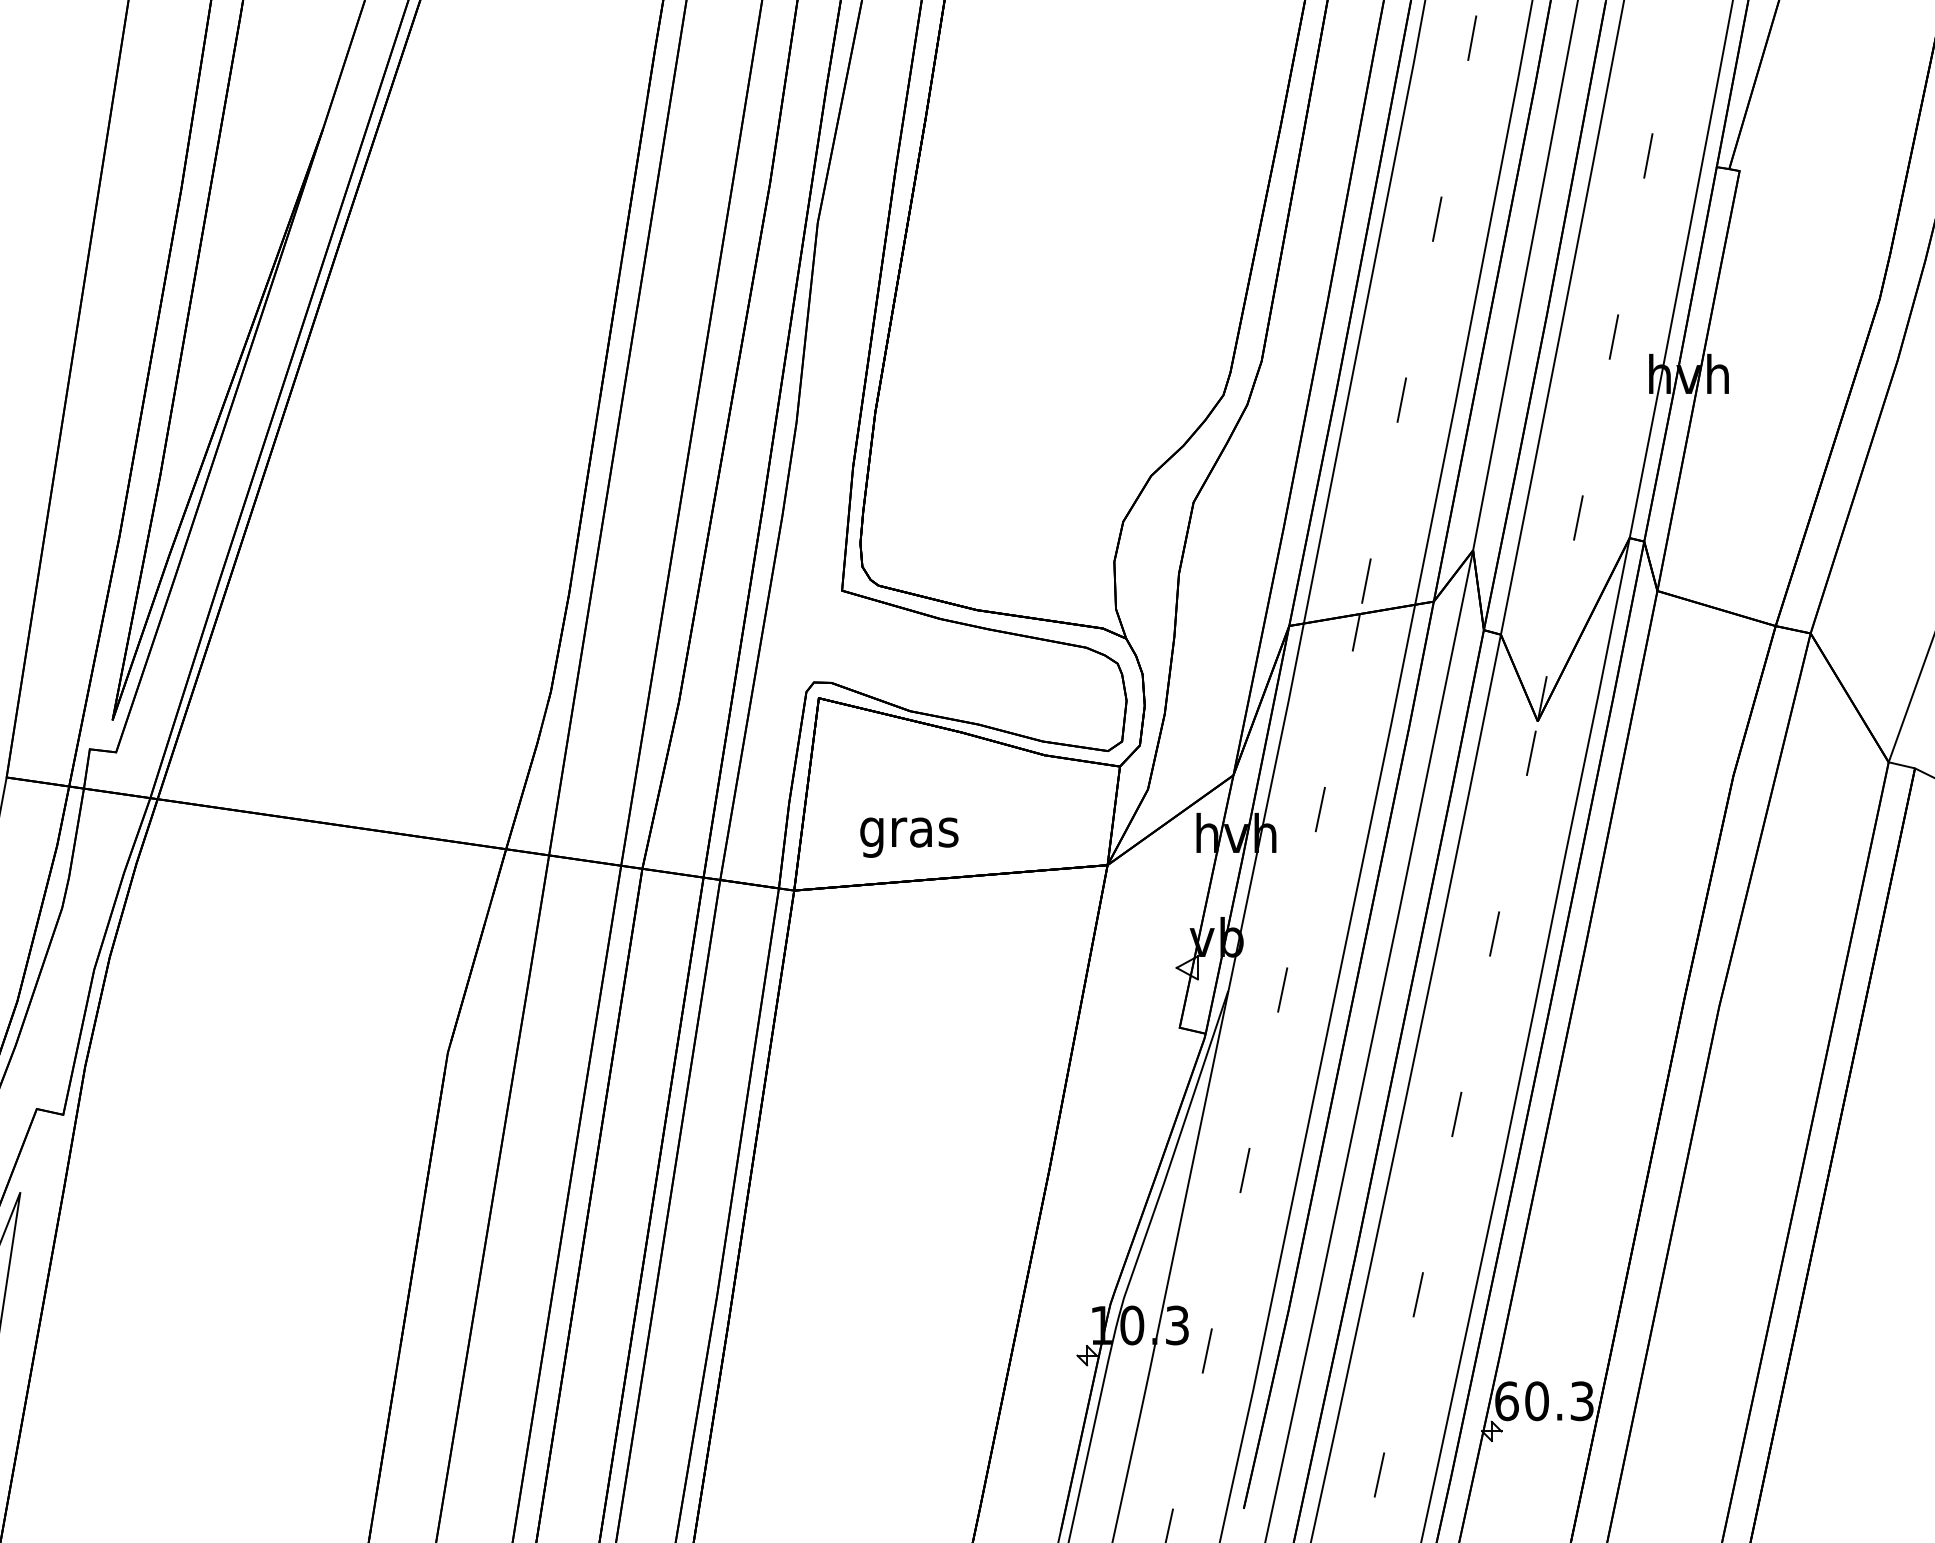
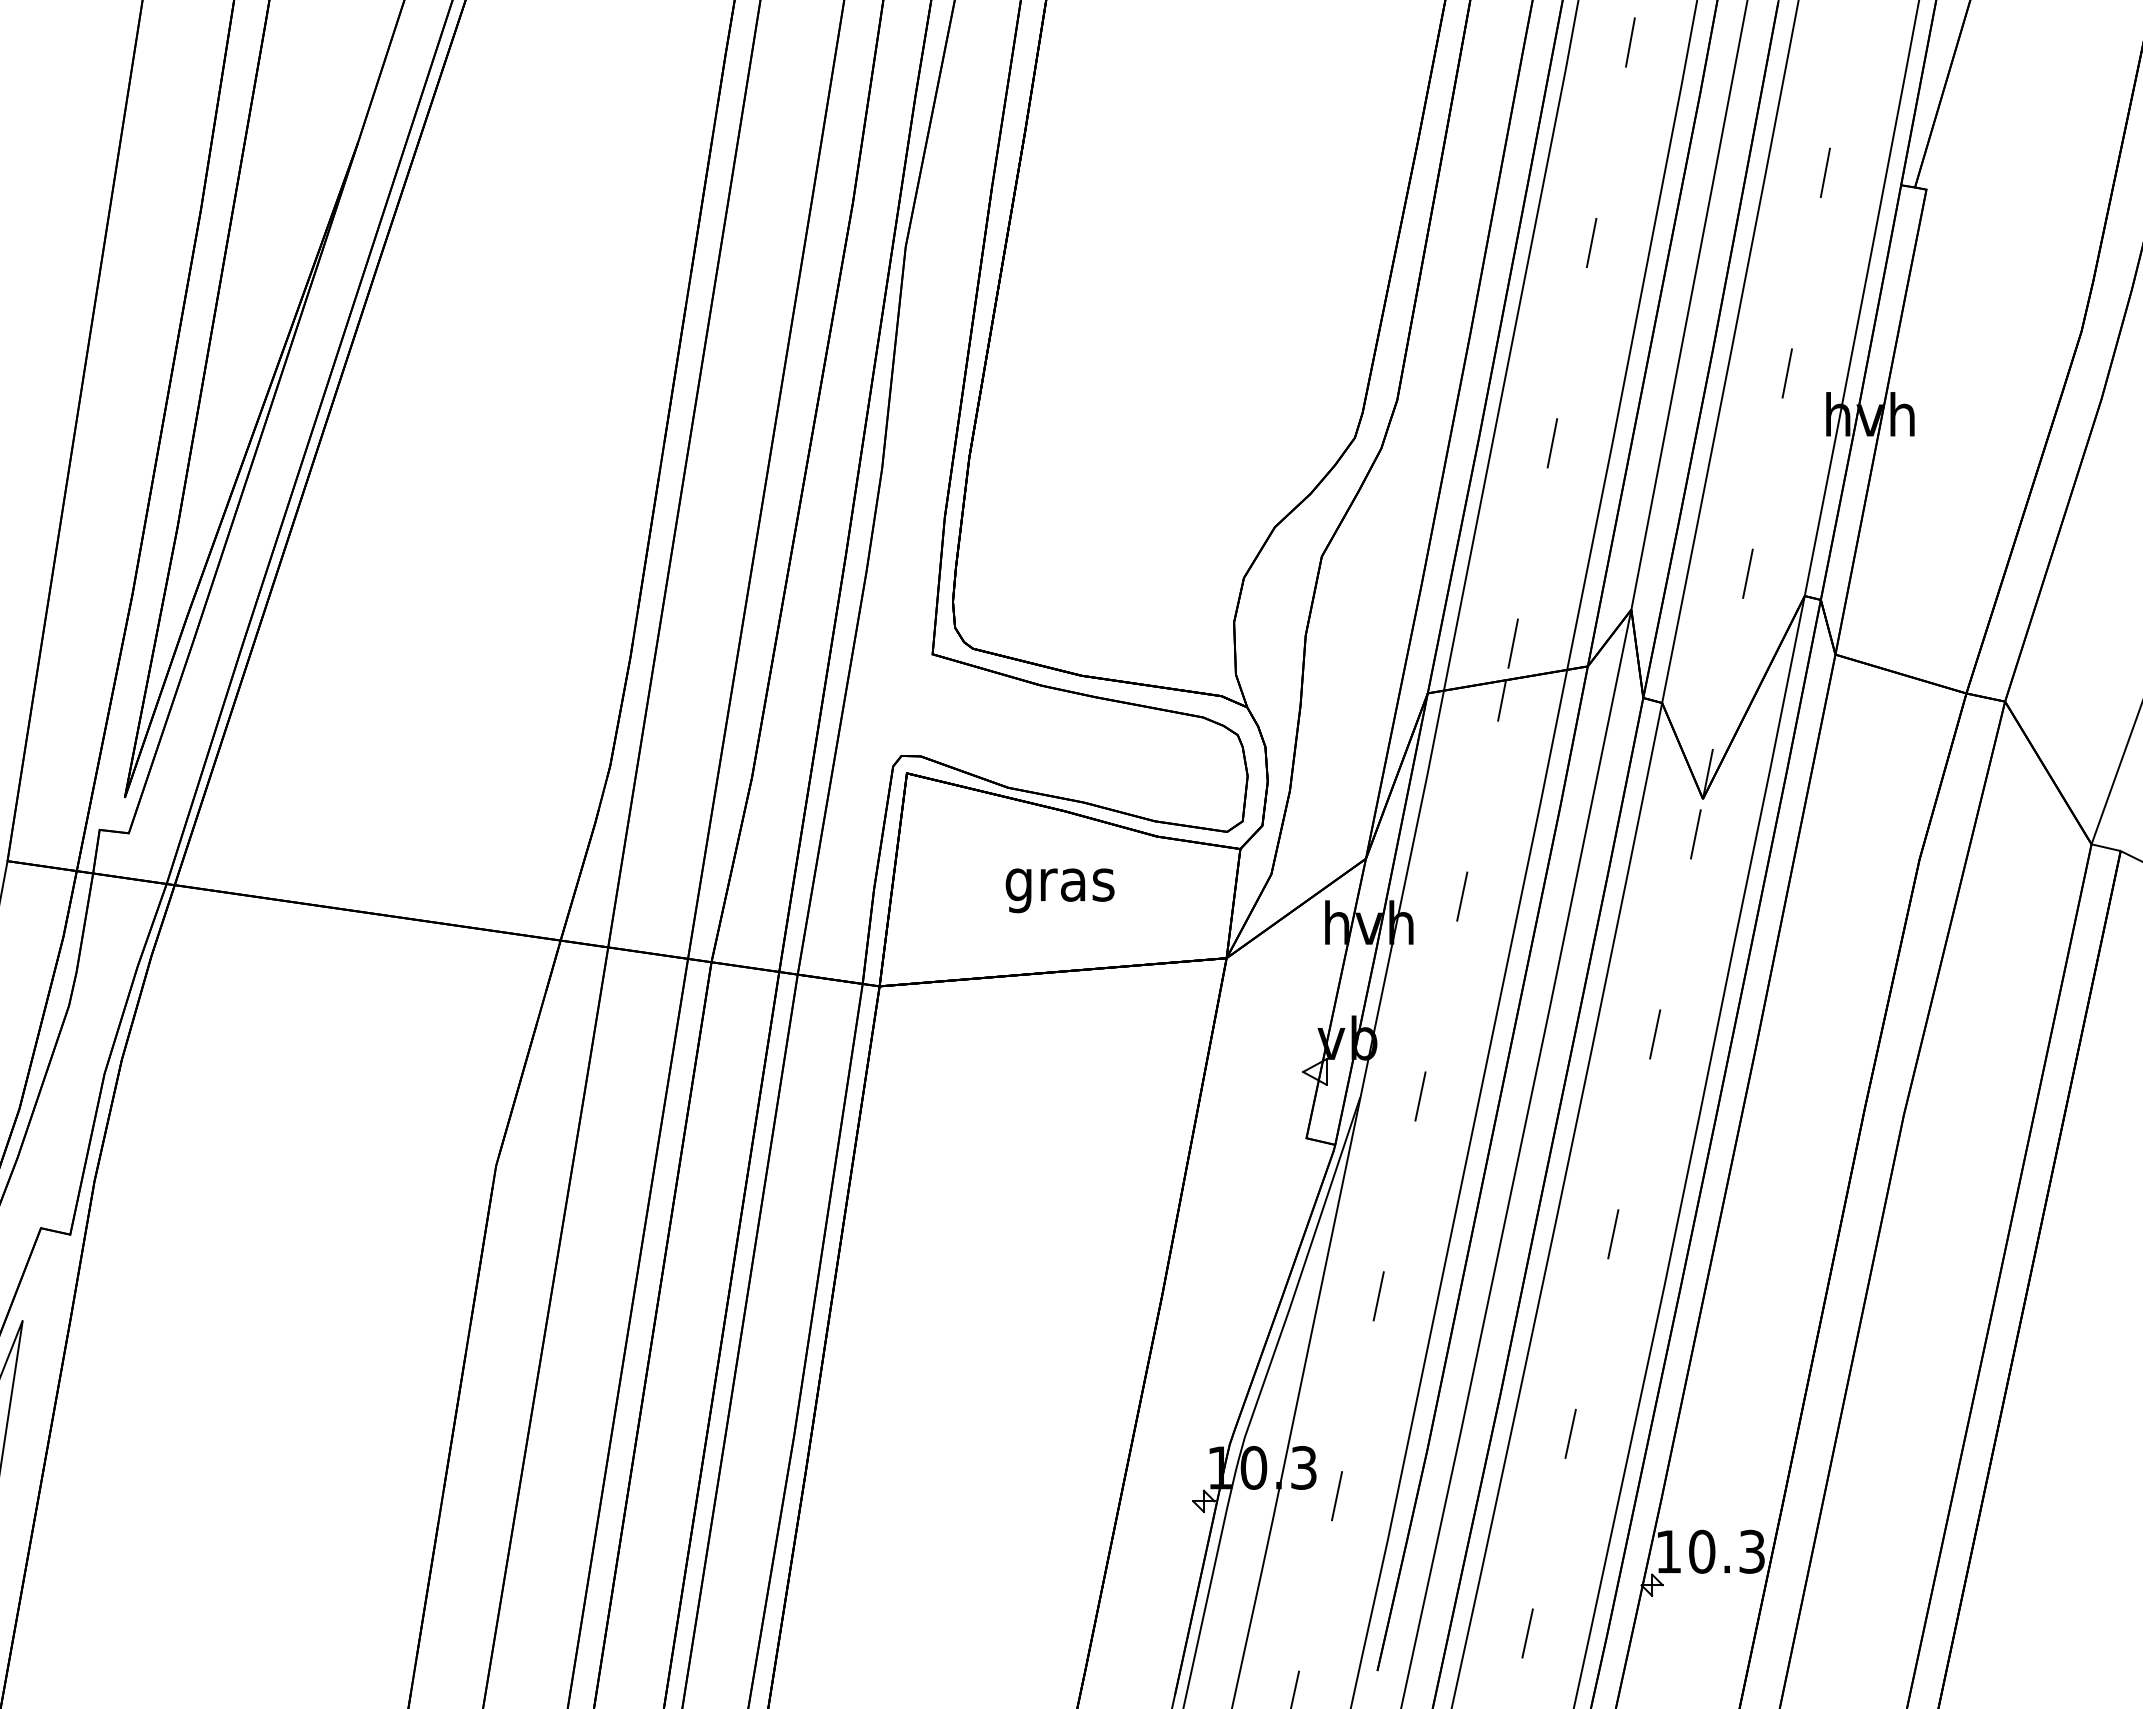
text: (908, 837) -> (1059, 890), moved
text: (1506, 1400) -> (1668, 1551), 60.3 -> 10.3

